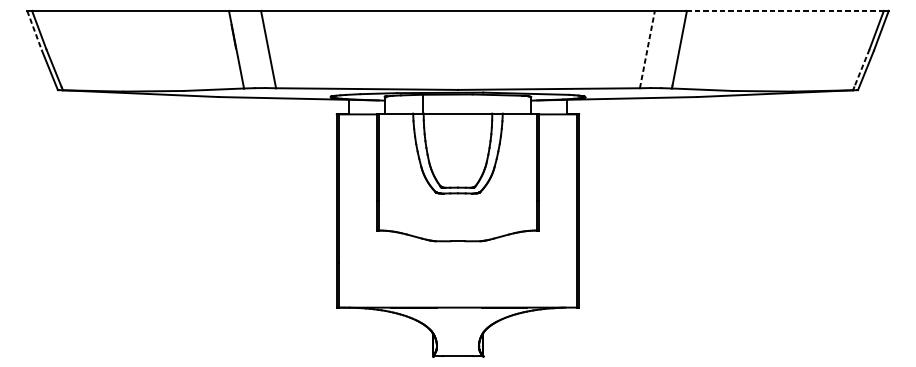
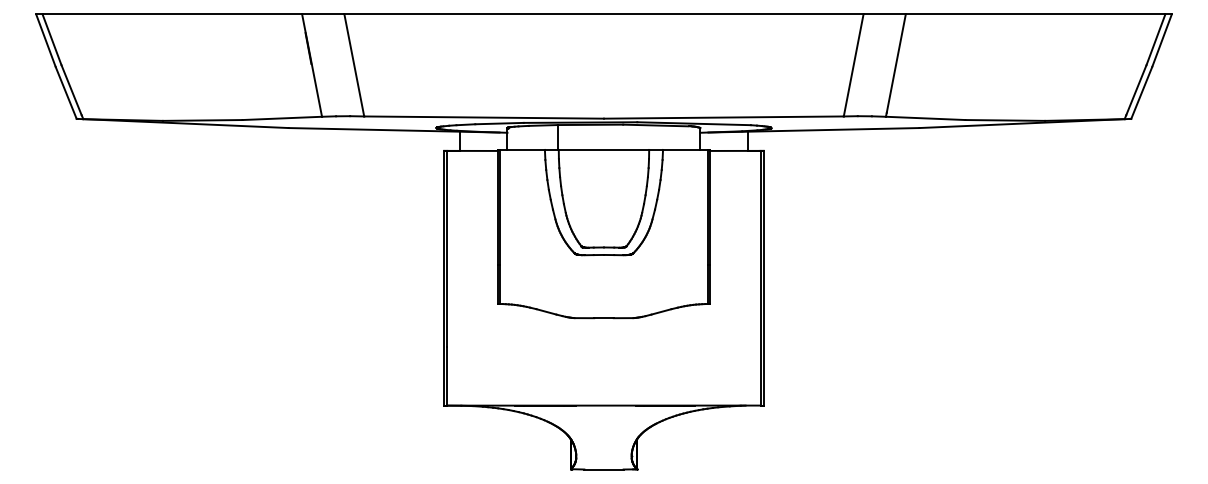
line: (785, 10) -> (1035, 14), dashed -> solid
line: (34, 30) -> (45, 40), dashed -> solid
line: (647, 49) -> (853, 65), dashed -> solid
line: (862, 68) -> (1136, 90), dashed -> solid

